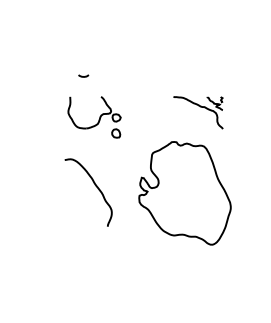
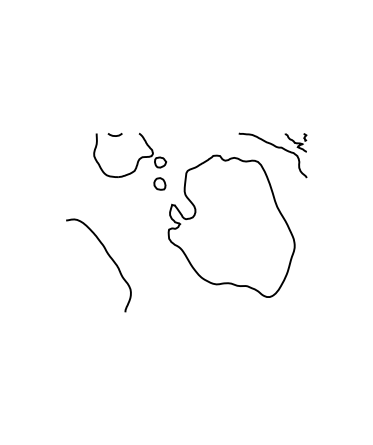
curve: (83, 76) -> (114, 135), moved
curve: (95, 186) -> (108, 256), moved
part: (184, 192) -> (231, 225), moved

